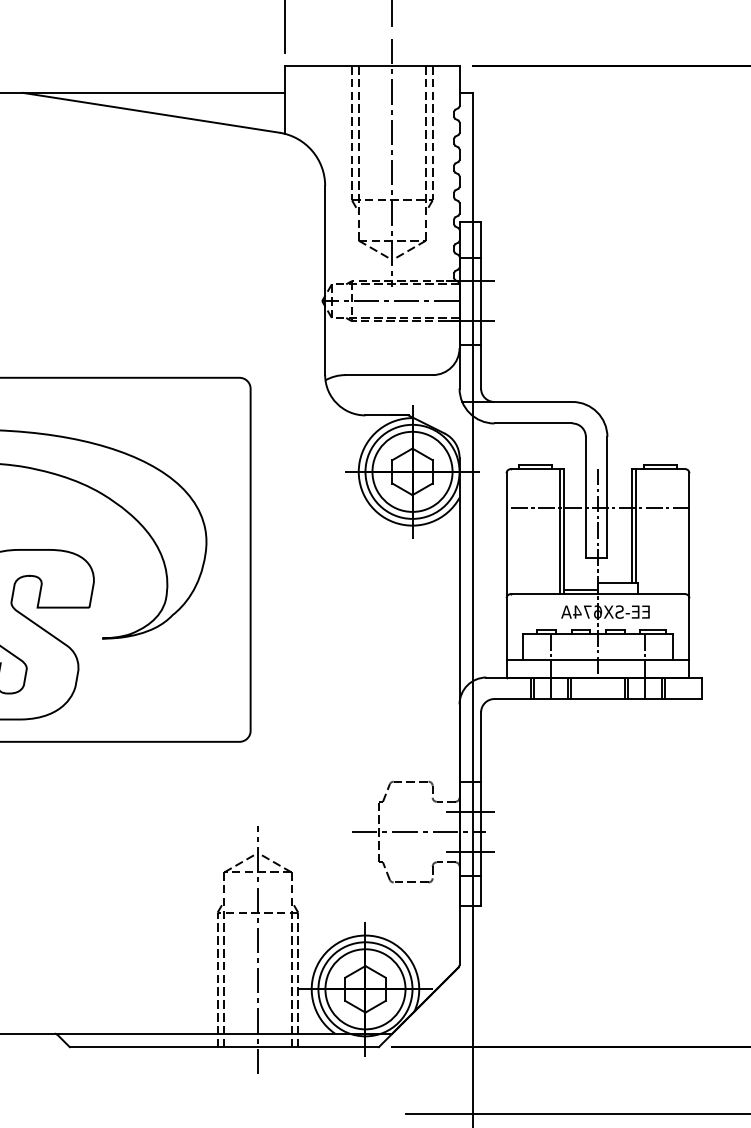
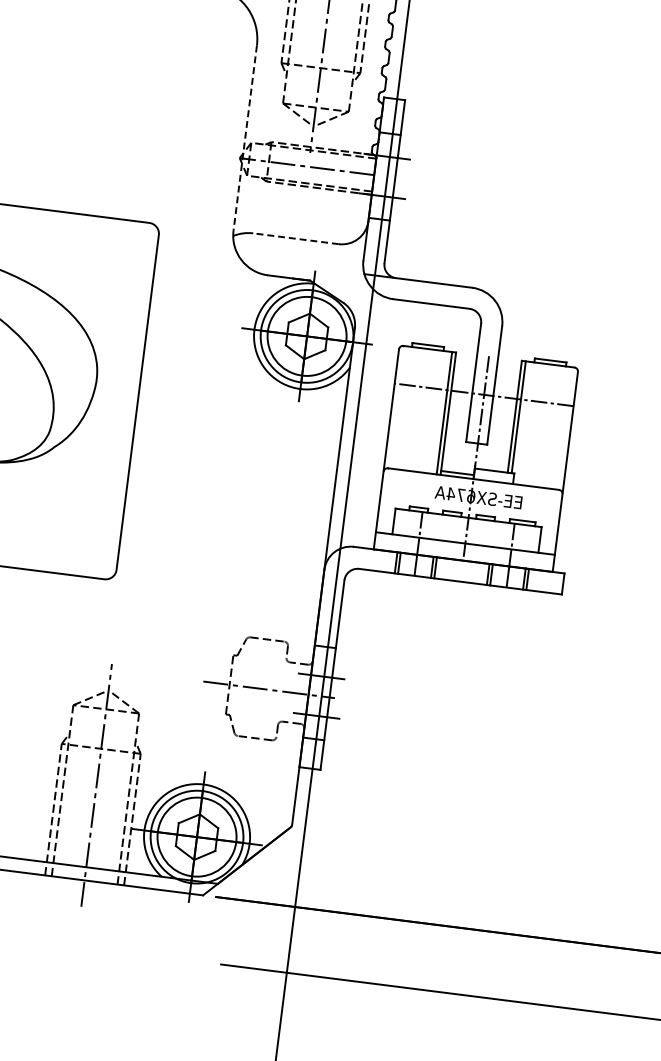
line: (325, 280) -> (245, 138), solid -> dashed
line: (389, 375) -> (296, 239), solid -> dashed

